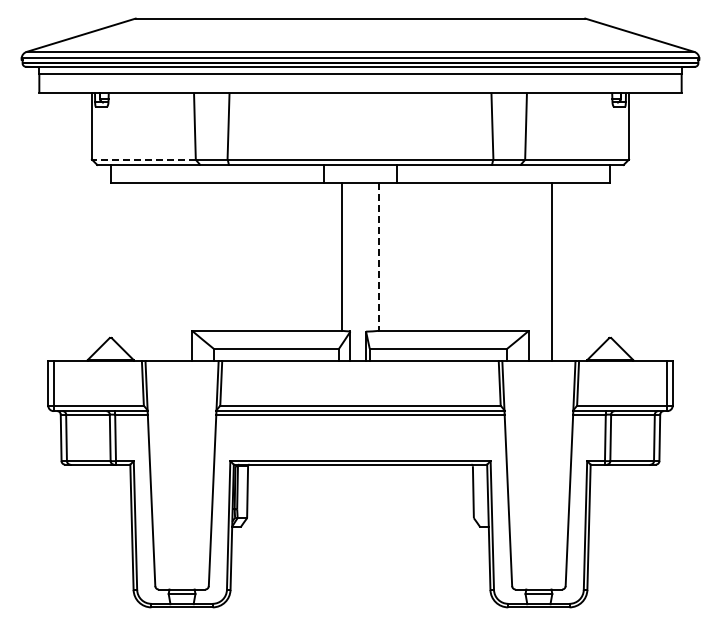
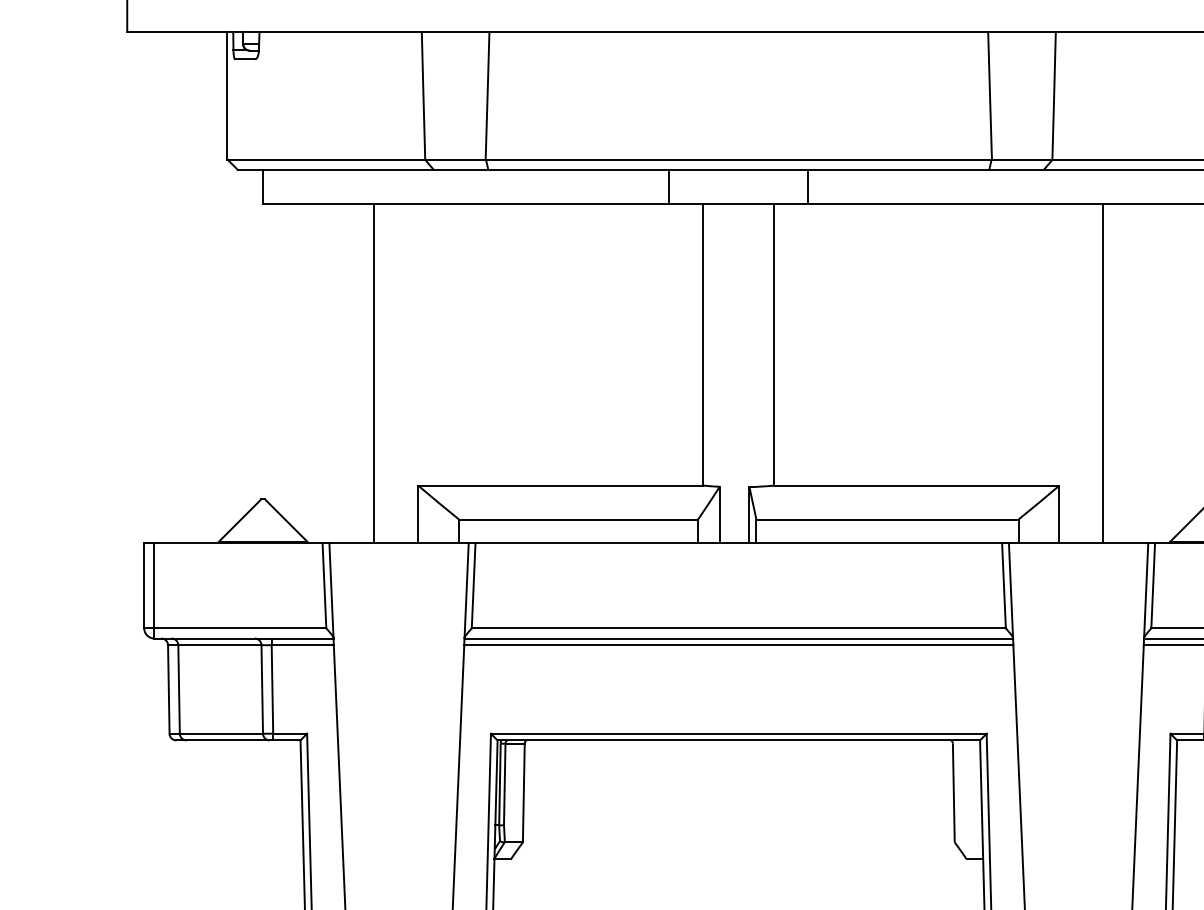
line: (143, 159) -> (325, 159), dashed -> solid
line: (379, 257) -> (775, 345), dashed -> solid
line: (169, 271) -> (375, 372), added

